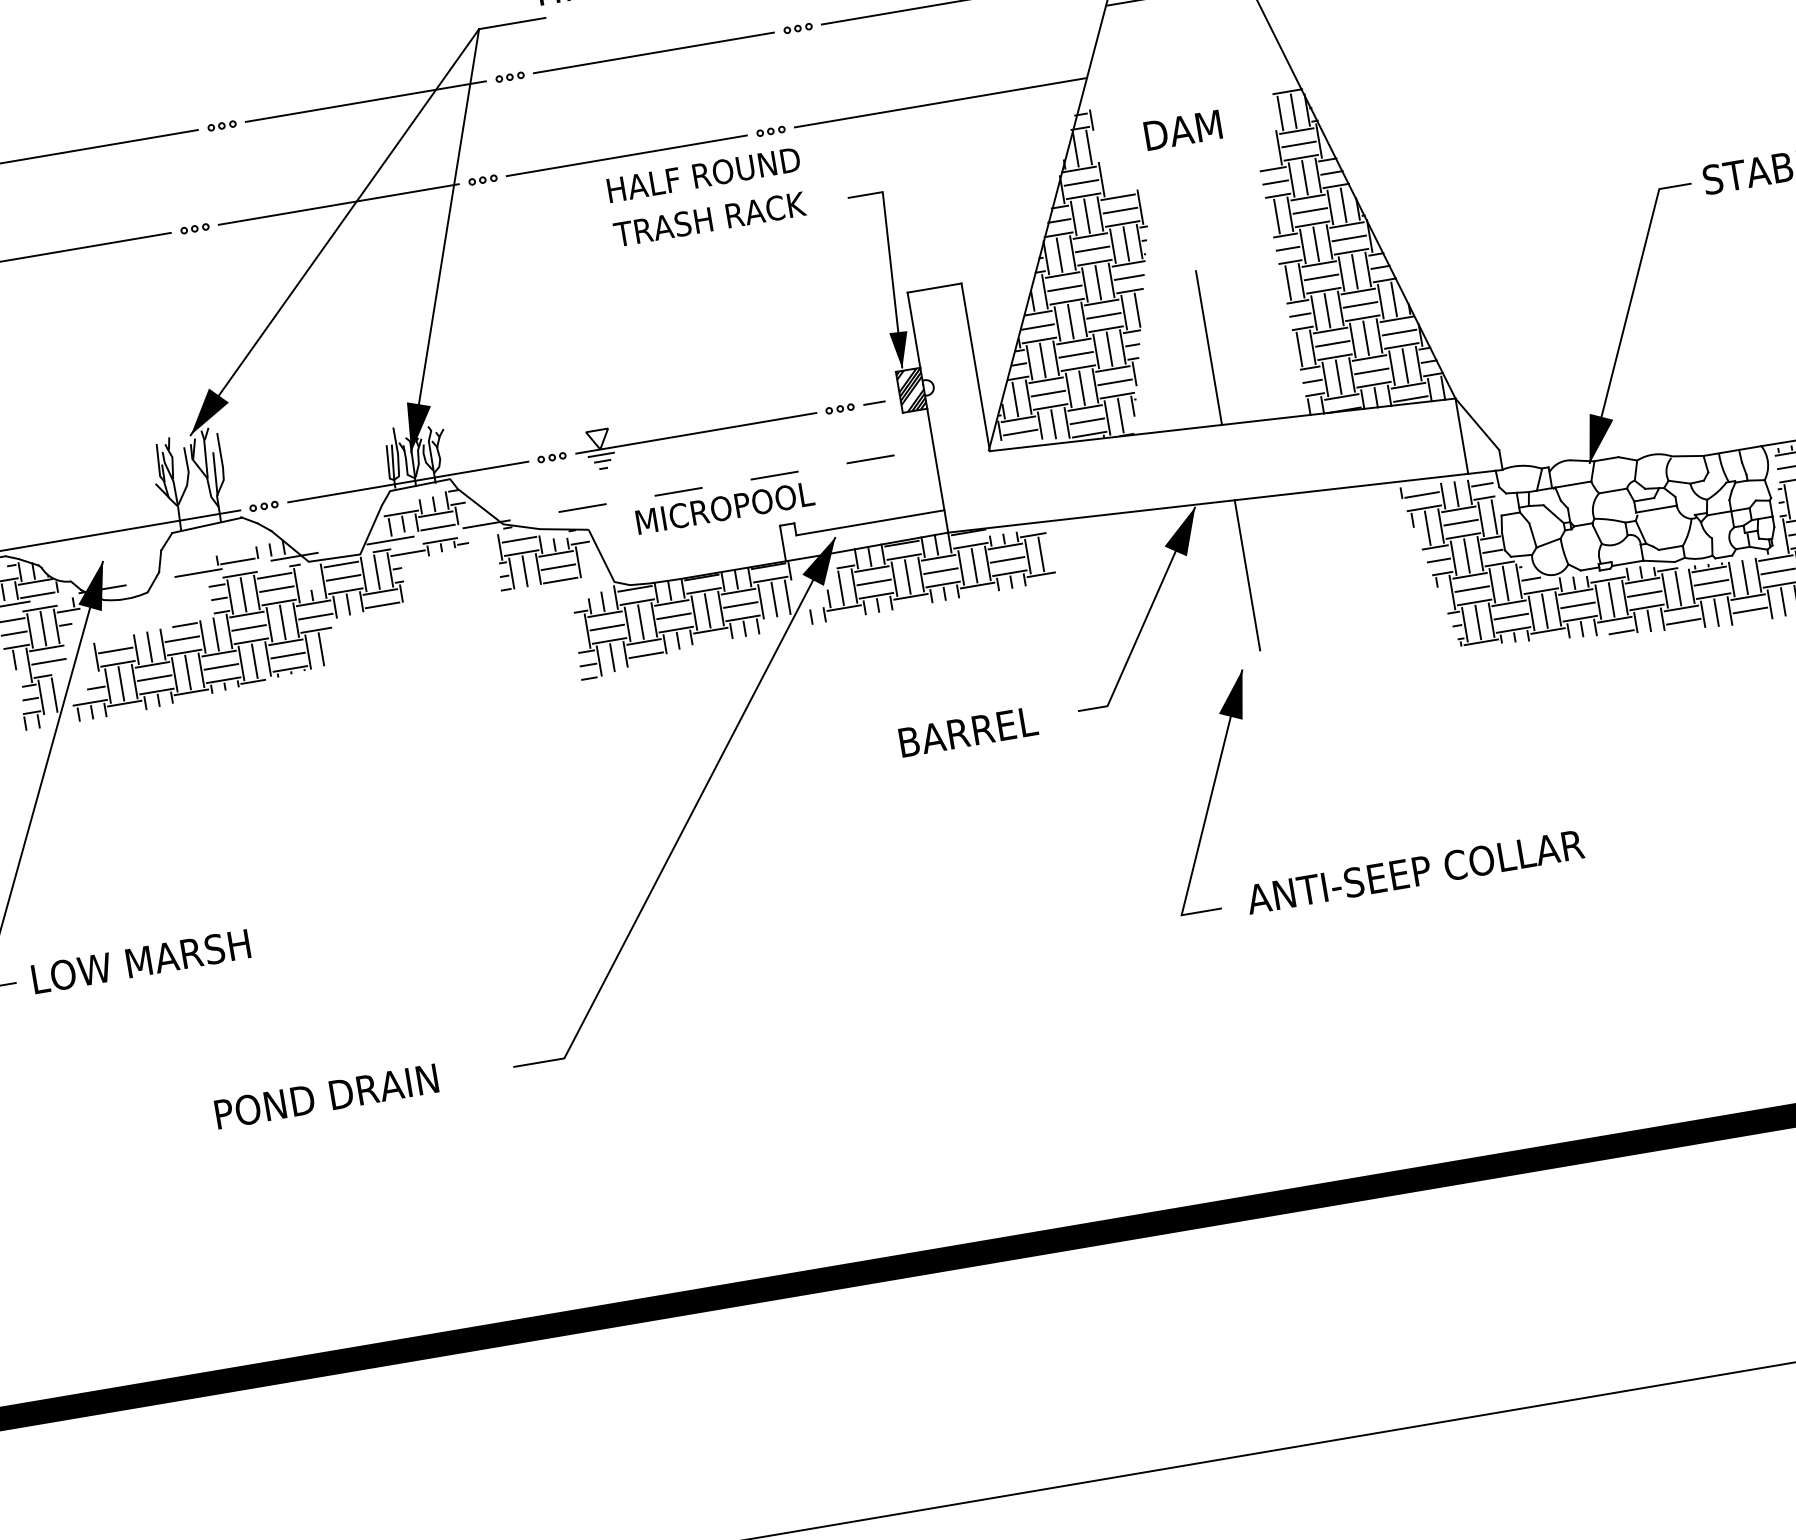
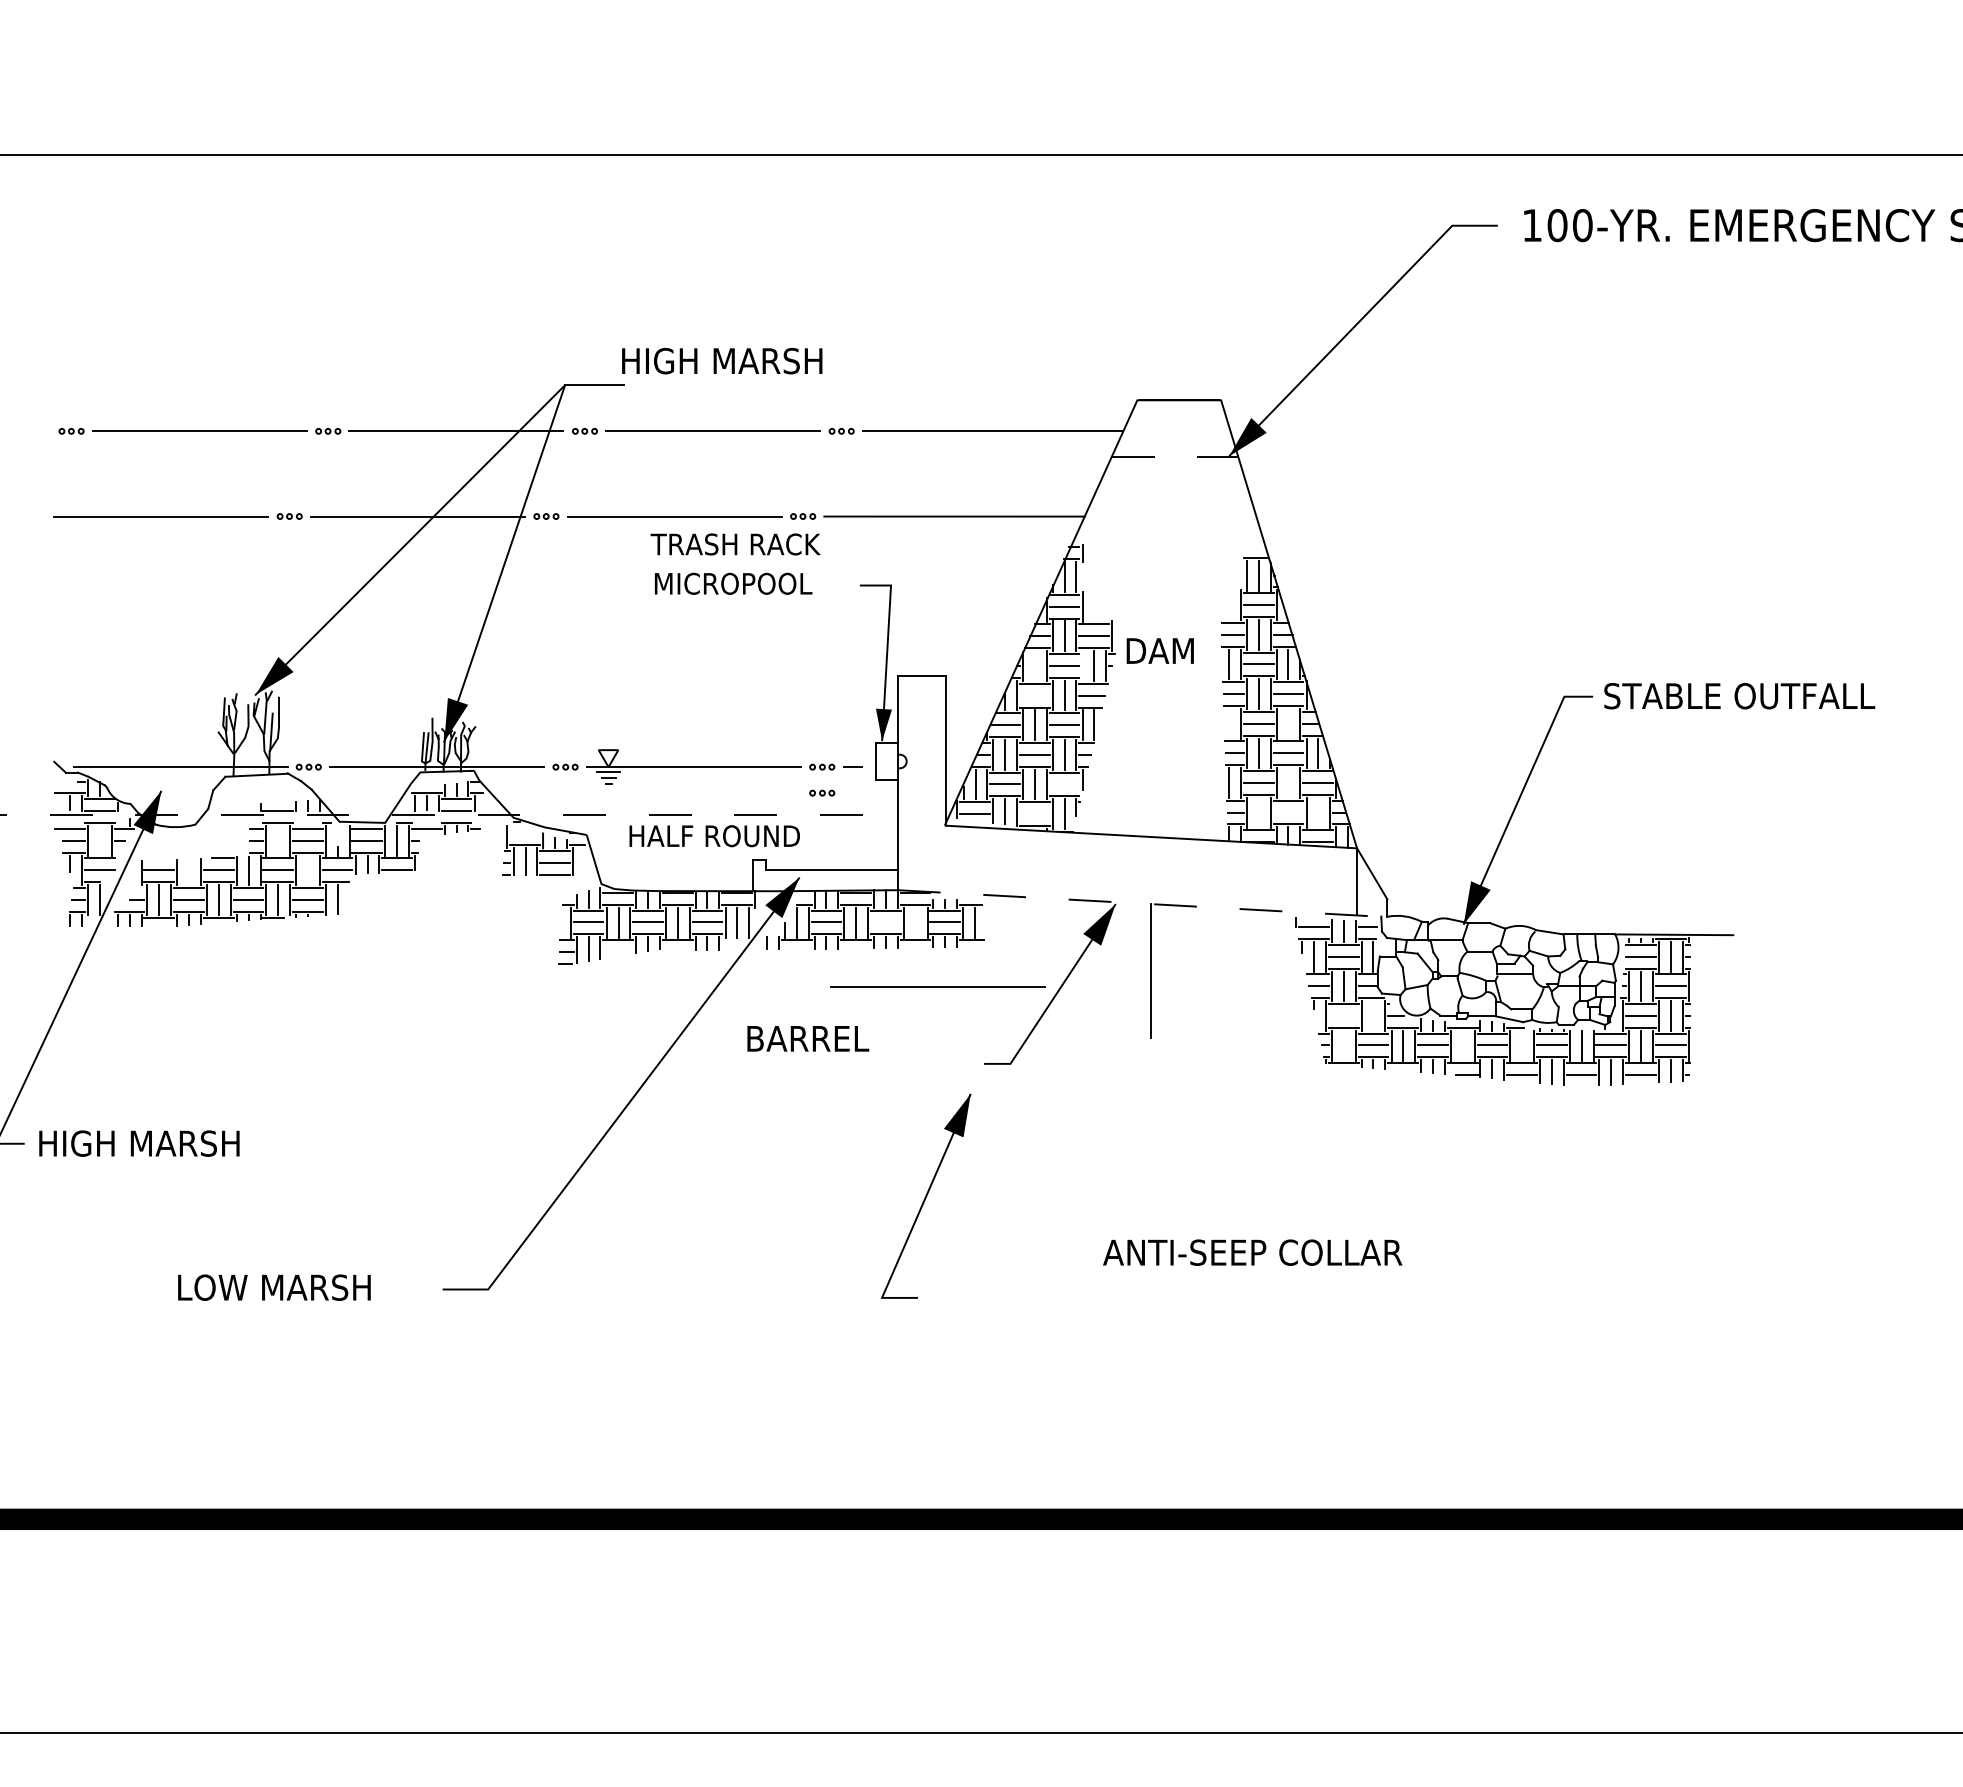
text: (1182, 129) -> (1159, 650), moved
text: (701, 175) -> (736, 544), HALF ROUND -> TRASH RACK
text: (710, 218) -> (737, 583), TRASH RACK -> MICROPOOL
line: (1112, 245) -> (1082, 665), removed
line: (1060, 254) -> (1035, 665), removed
line: (1354, 271) -> (1288, 723), removed
line: (1288, 282) -> (1229, 723), removed
line: (1064, 288) -> (1034, 695), removed
line: (1366, 337) -> (1288, 782), removed
line: (1208, 348) -> (1150, 768), removed
line: (1405, 365) -> (1318, 812), removed
line: (1371, 371) -> (1288, 812), removed
line: (1338, 377) -> (1258, 812), removed
line: (1115, 382) -> (1064, 784), removed
hatch: (911, 390) -> (886, 761), removed
line: (1087, 421) -> (1034, 814), removed
part: (845, 437) -> (822, 792), added
line: (1226, 500) -> (1143, 903), solid -> dashed
text: (733, 507) -> (715, 836), MICROPOOL -> HALF ROUND
line: (519, 539) -> (525, 833), removed
line: (974, 565) -> (915, 922), removed
line: (940, 571) -> (885, 922), removed
line: (1505, 582) -> (1373, 1015), removed
line: (1472, 588) -> (1343, 1015), removed
line: (1678, 588) -> (1522, 1045), removed
line: (243, 594) -> (278, 840), removed
line: (1611, 599) -> (1462, 1045), removed
line: (283, 622) -> (308, 870), removed
line: (1477, 622) -> (1343, 1045), removed
line: (43, 628) -> (99, 840), removed
line: (1010, 633) -> (937, 986), added
line: (150, 647) -> (189, 872), removed
line: (646, 655) -> (618, 952), removed
text: (968, 731) -> (808, 1038), moved
part: (1210, 792) -> (925, 1195), moved
text: (146, 960) -> (140, 1143), LOW MARSH -> HIGH MARSH
text: (328, 1095) -> (278, 1287), POND DRAIN -> LOW MARSH

